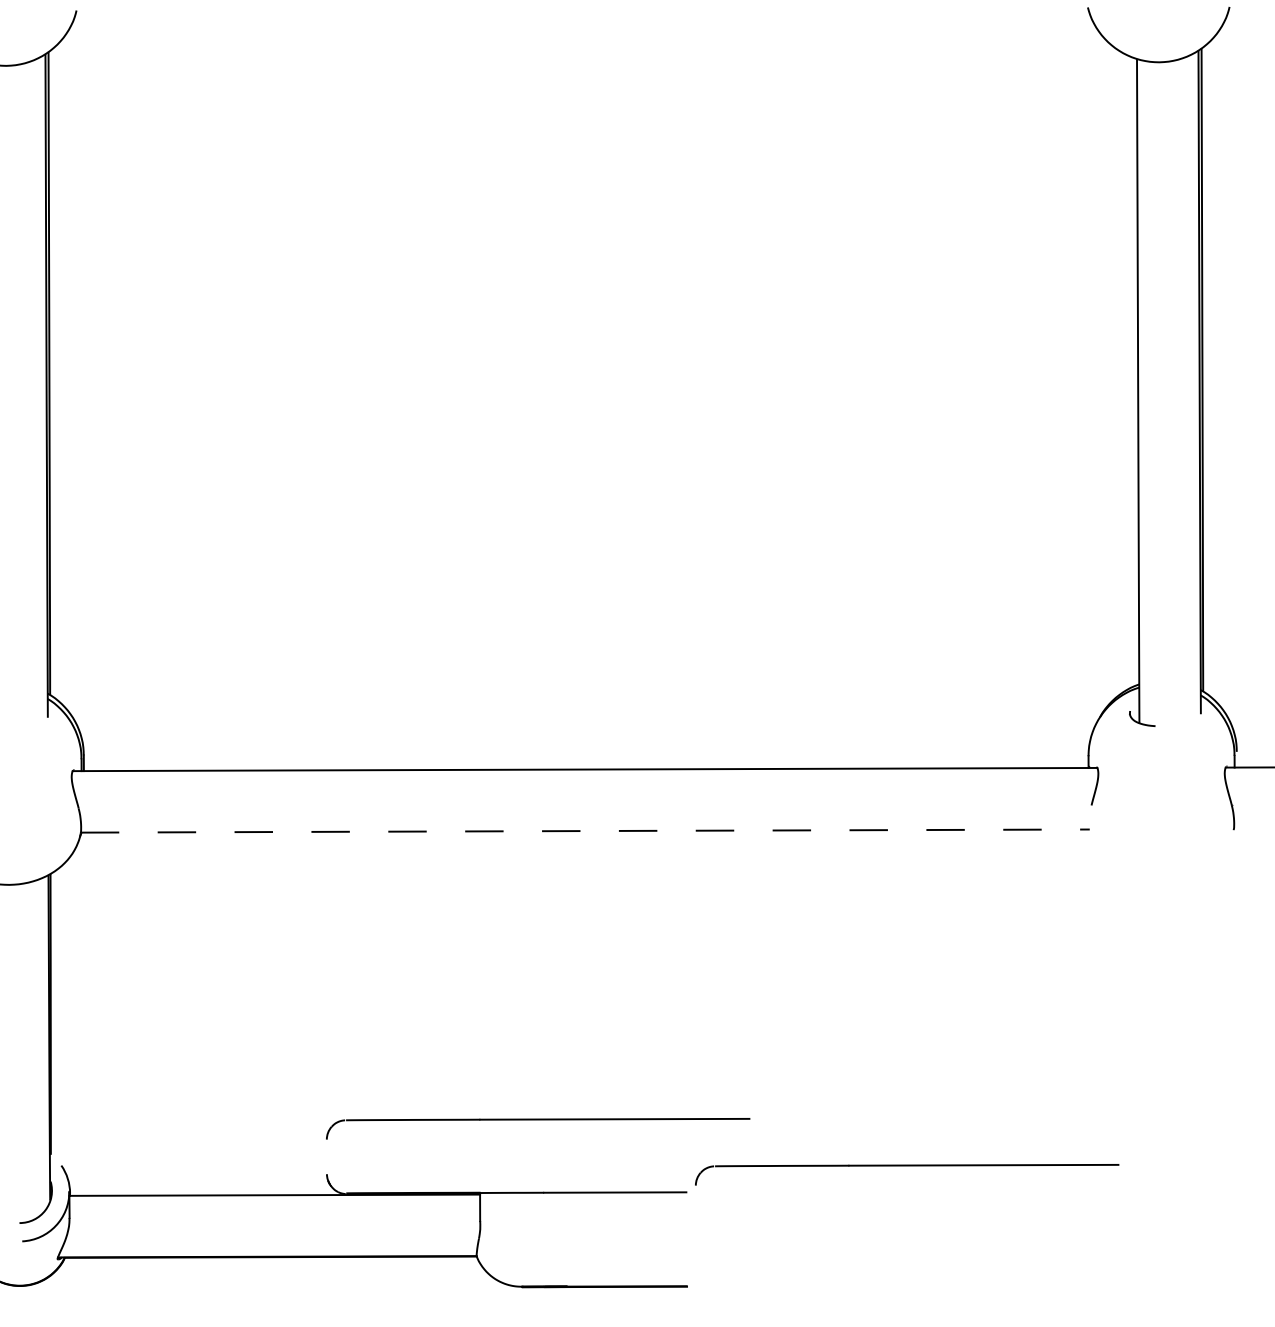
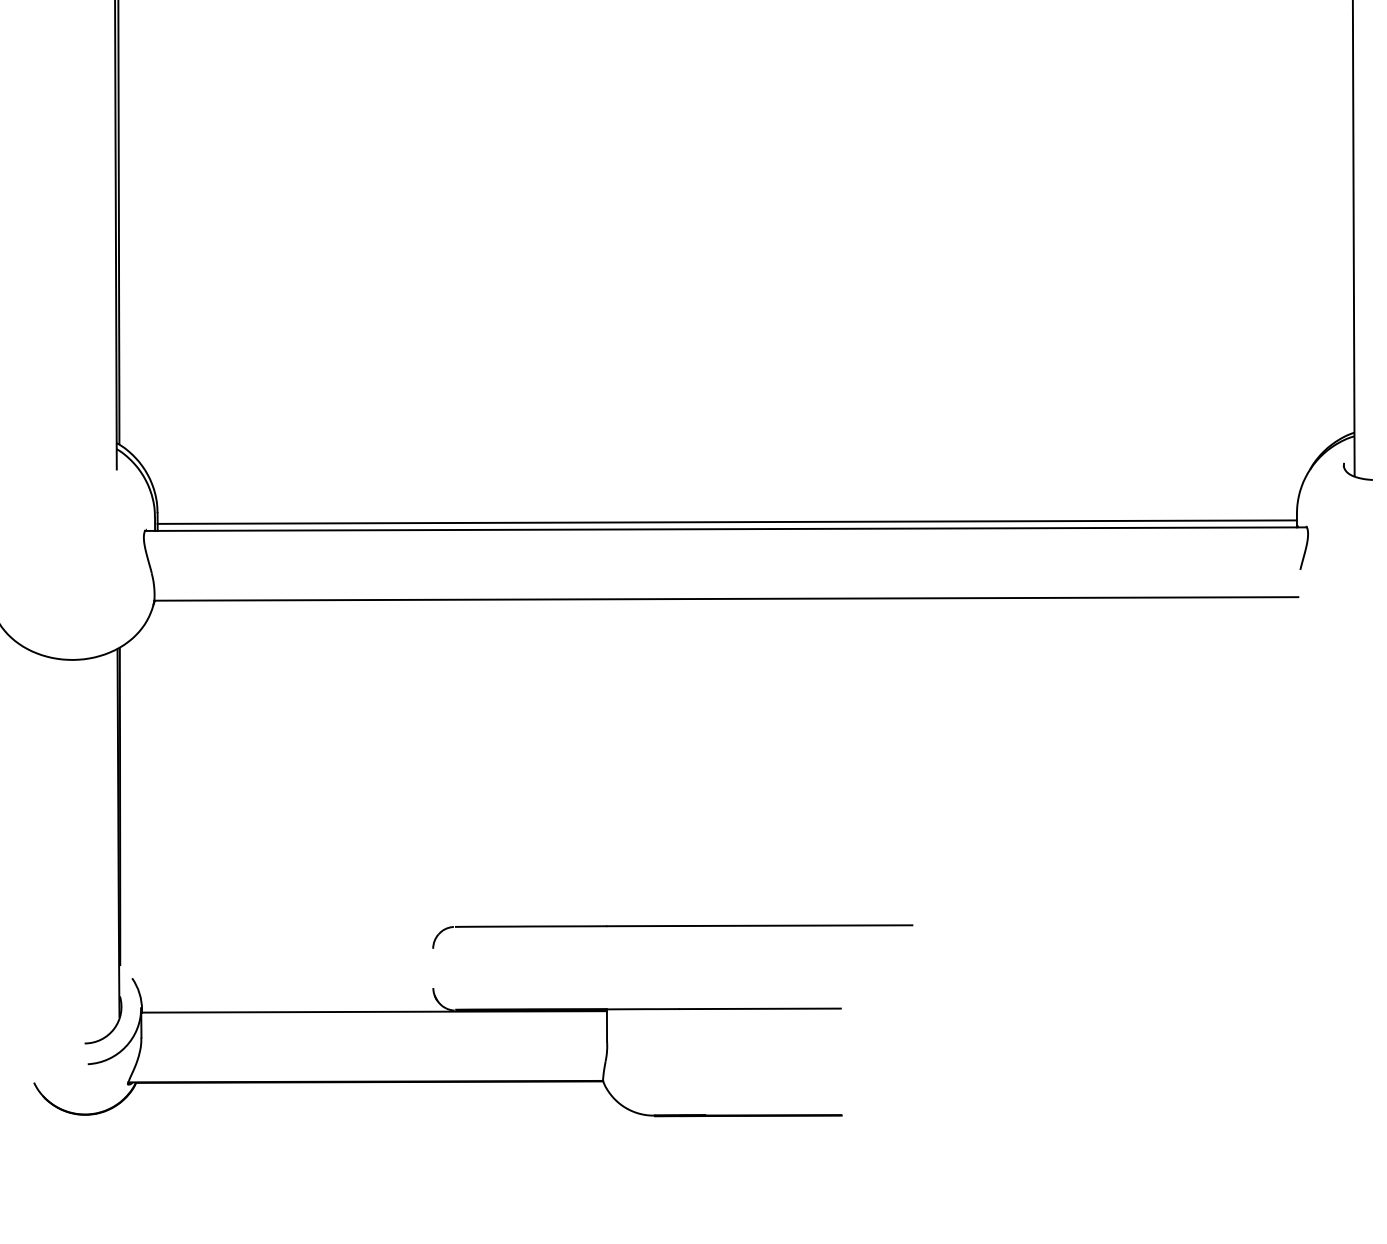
line: (585, 762) -> (726, 521), added
line: (585, 831) -> (726, 599), dashed -> solid
part: (907, 1166) -> (1091, 979), removed

